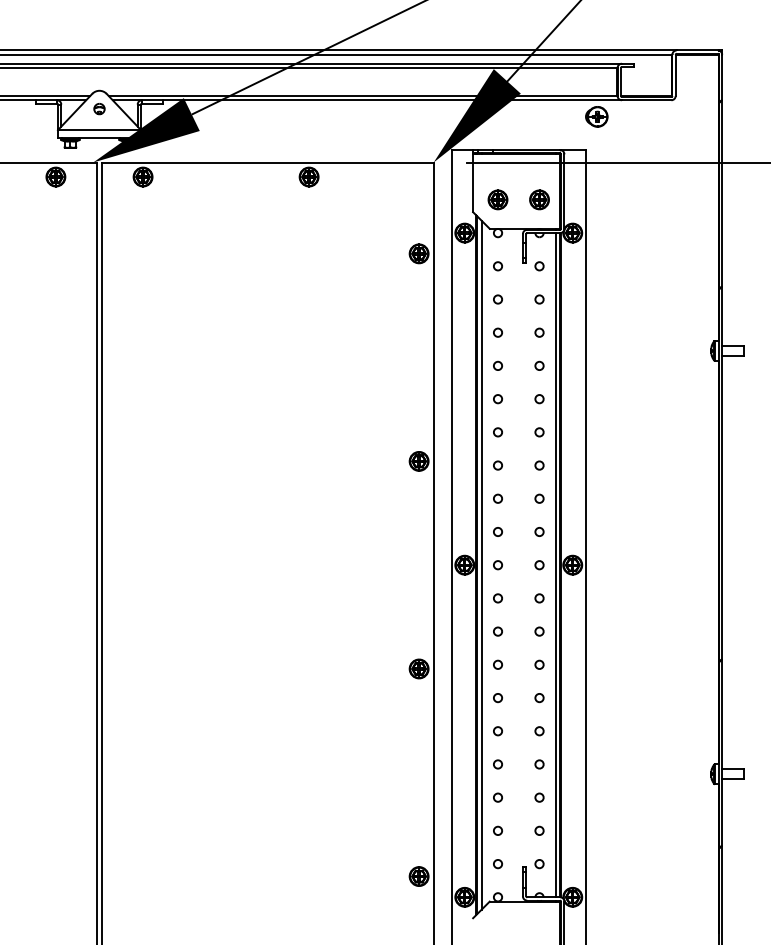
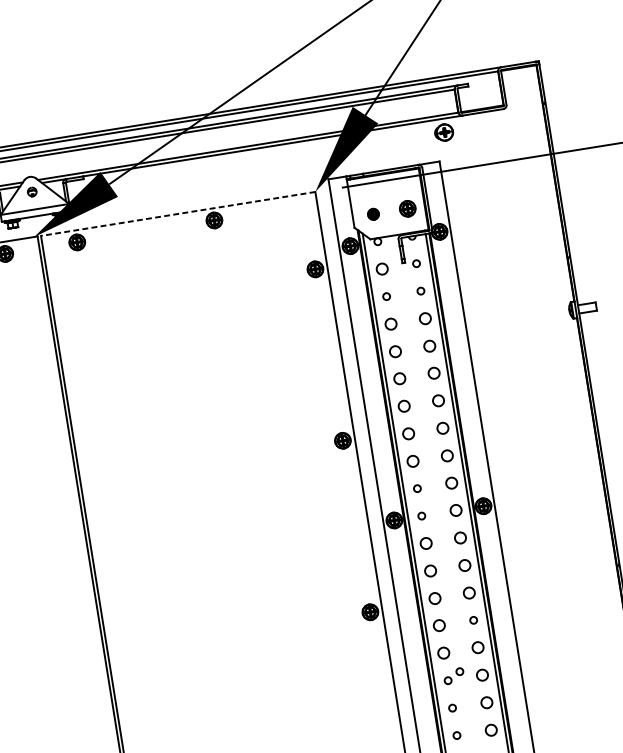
line: (267, 162) -> (178, 213), solid -> dashed
part: (497, 199) -> (372, 214), size x0.7
circle: (497, 266) -> (381, 269), size x1.6
circle: (497, 332) -> (390, 323), size x1.6
circle: (539, 332) -> (425, 318), size x1.6
circle: (497, 365) -> (394, 351), size x1.6
circle: (539, 365) -> (429, 345), size x1.6
circle: (497, 399) -> (399, 379), size x1.6
circle: (539, 399) -> (434, 373), size x1.6
circle: (497, 432) -> (403, 406), size x1.6
circle: (539, 432) -> (438, 400), size x1.6
circle: (497, 465) -> (408, 433), size x1.6
circle: (539, 465) -> (442, 428), size x1.6
circle: (497, 498) -> (412, 461), size x1.6
circle: (539, 498) -> (447, 455), size x1.6
circle: (539, 531) -> (451, 482), size x1.6
circle: (539, 565) -> (456, 510), size x1.6
circle: (497, 598) -> (425, 543), size x1.6
circle: (539, 598) -> (460, 538), size x1.6
circle: (497, 631) -> (430, 570), size x1.6
circle: (539, 631) -> (464, 565), size x1.6
circle: (497, 664) -> (434, 598), size x1.6
circle: (539, 664) -> (469, 592), size x1.6
circle: (497, 698) -> (439, 626), size x1.6
circle: (497, 731) -> (443, 653), size x1.6
circle: (539, 731) -> (478, 647), size x1.6
circle: (513, 756) -> (459, 672), added
circle: (539, 764) -> (482, 675), size x1.6
circle: (539, 797) -> (486, 702), size x1.6
circle: (539, 830) -> (491, 729), size x1.6

